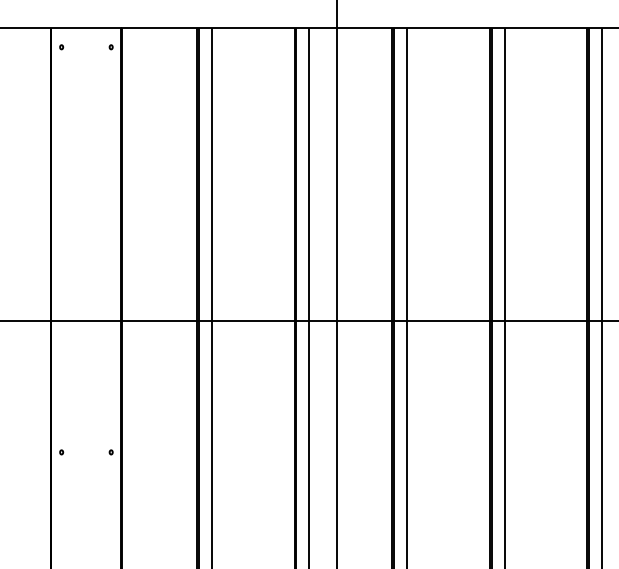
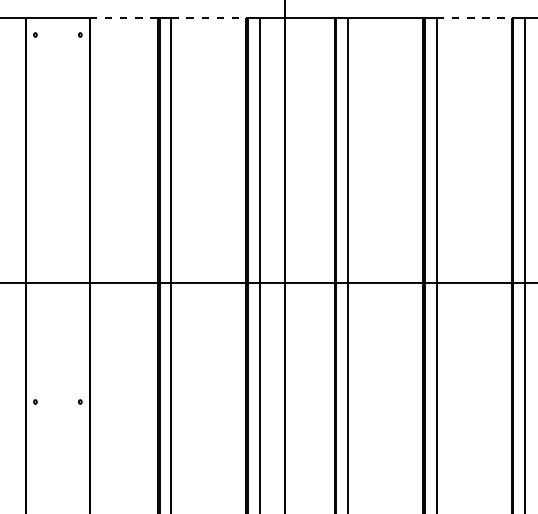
line: (159, 28) -> (124, 18), solid -> dashed
line: (253, 28) -> (209, 18), solid -> dashed
line: (546, 28) -> (474, 18), solid -> dashed

